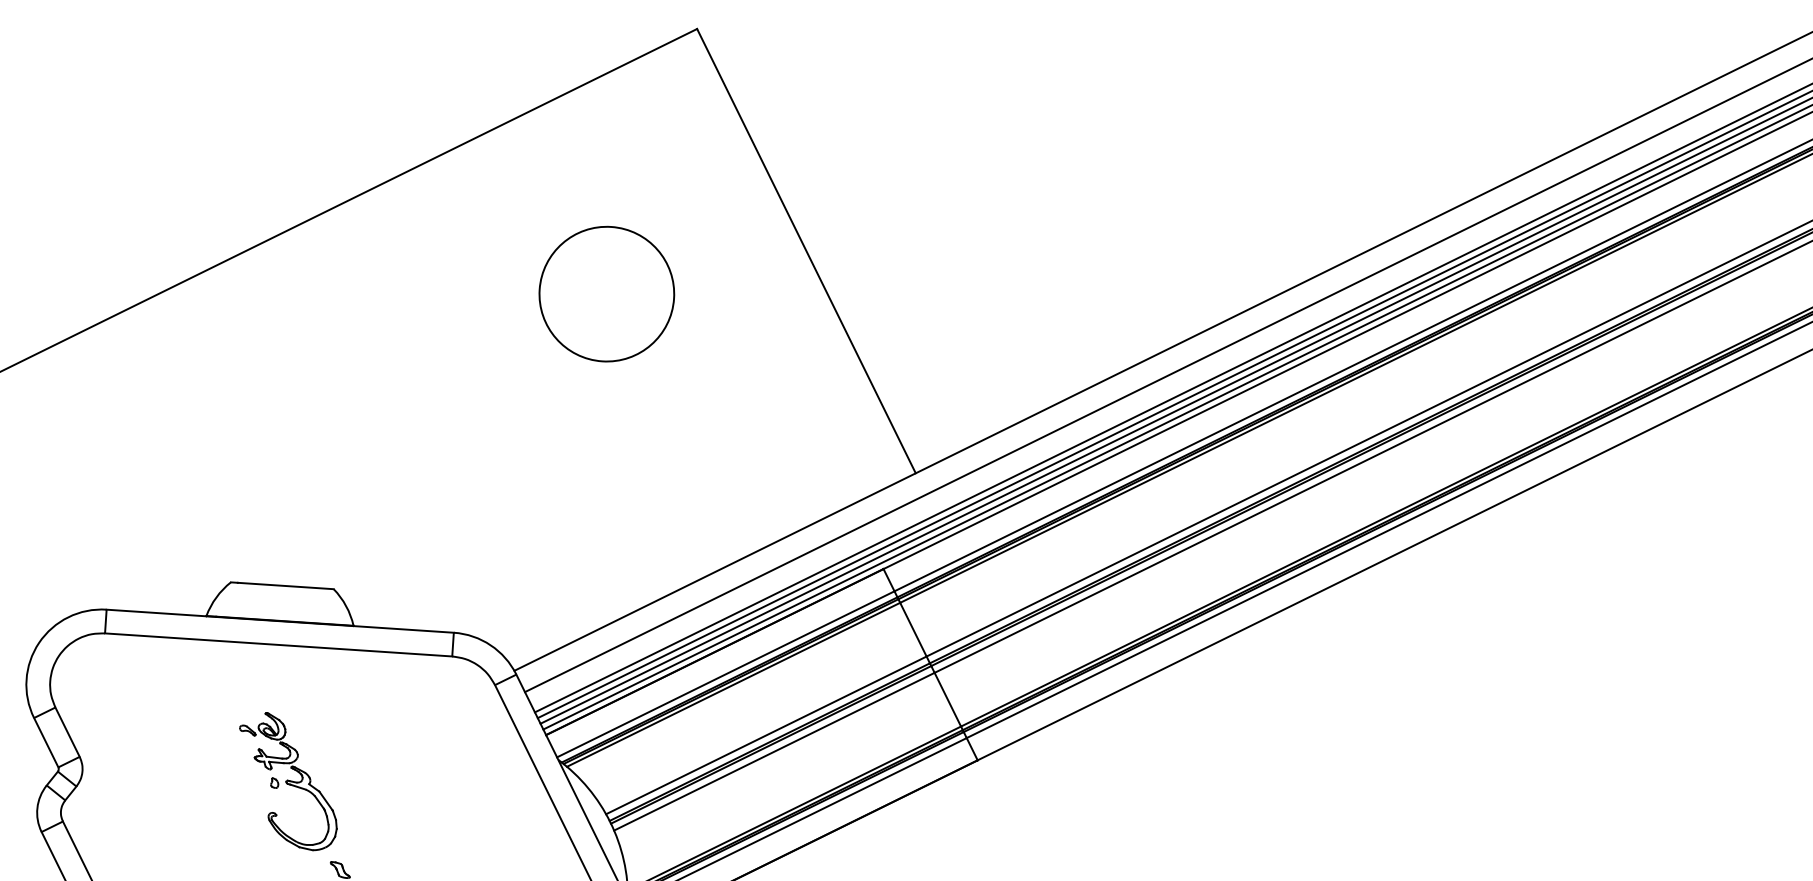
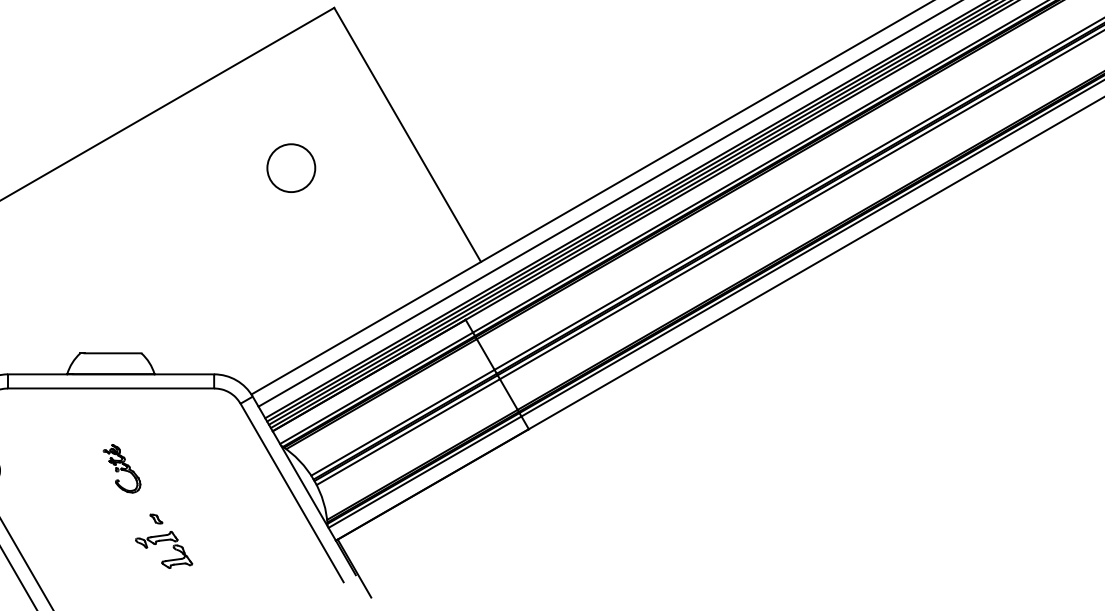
circle: (607, 294) -> (291, 168), size x0.6
part: (287, 780) -> (121, 468), size x0.6

